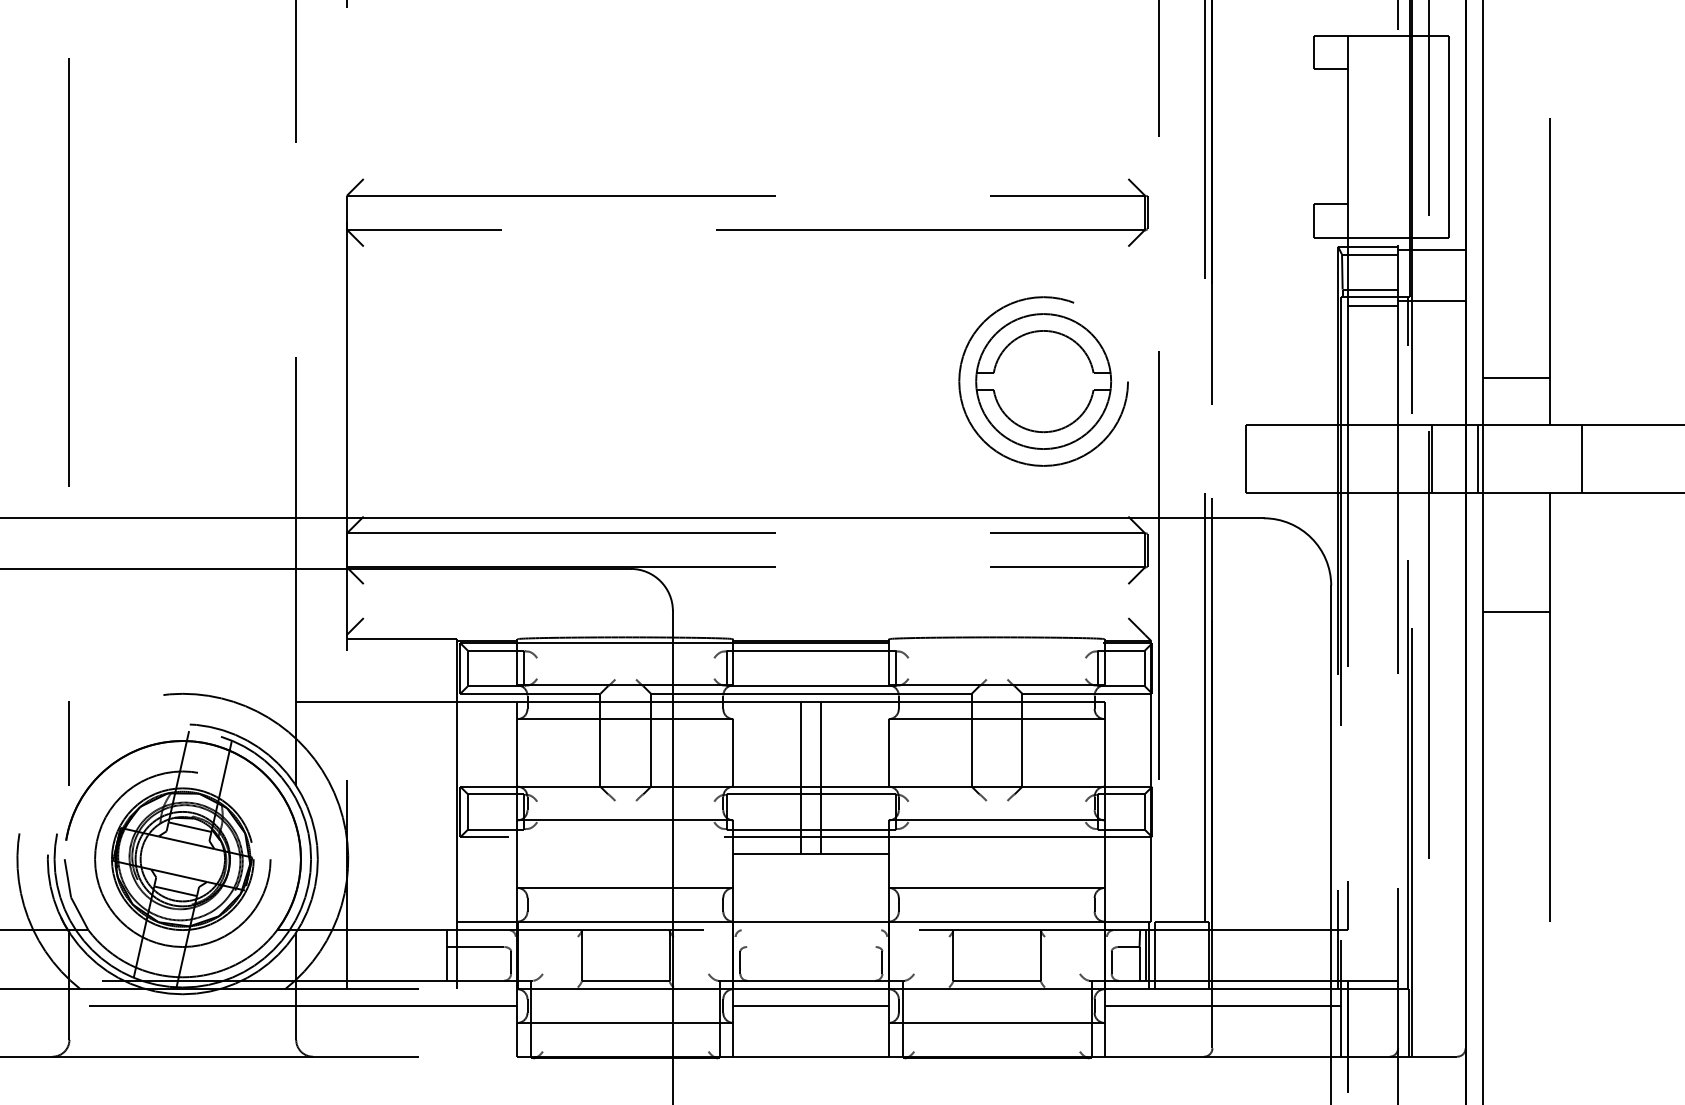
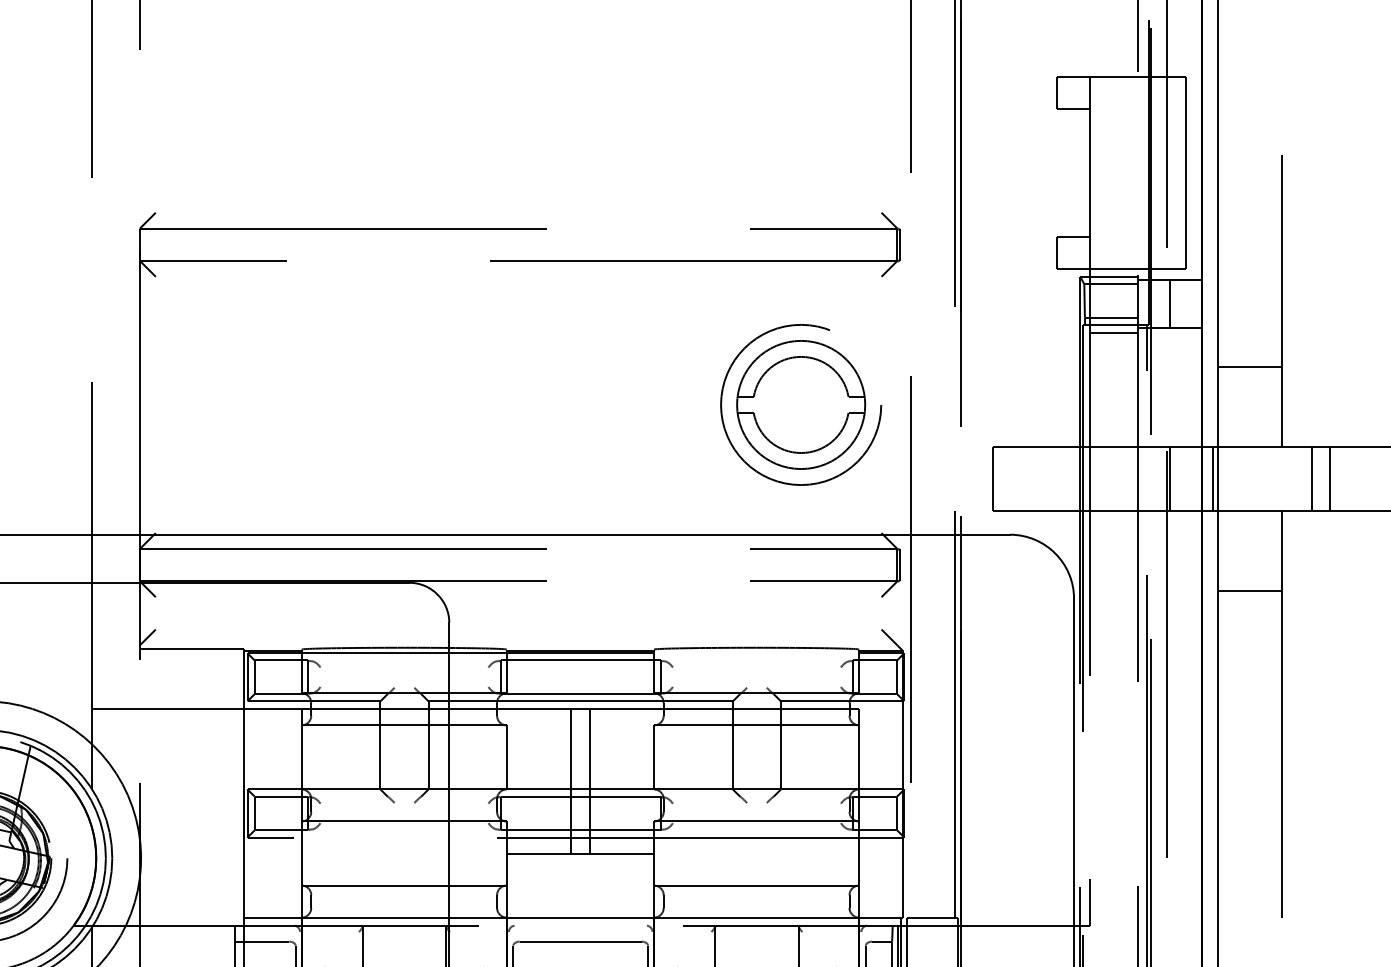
line: (1431, 275) -> (1169, 304), added
line: (1516, 378) -> (1249, 366), moved
line: (1600, 458) -> (1329, 477), added
line: (1516, 612) -> (1249, 590), moved
line: (811, 947) -> (580, 942), added

